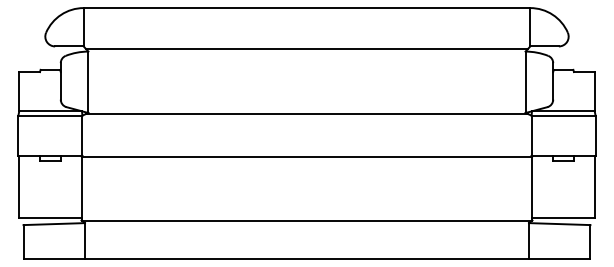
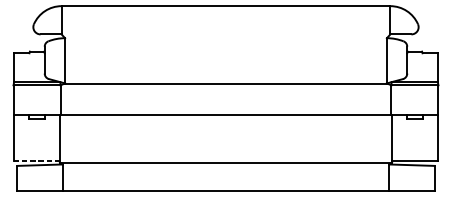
line: (306, 49) -> (225, 36), removed
line: (50, 217) -> (37, 160), solid -> dashed

